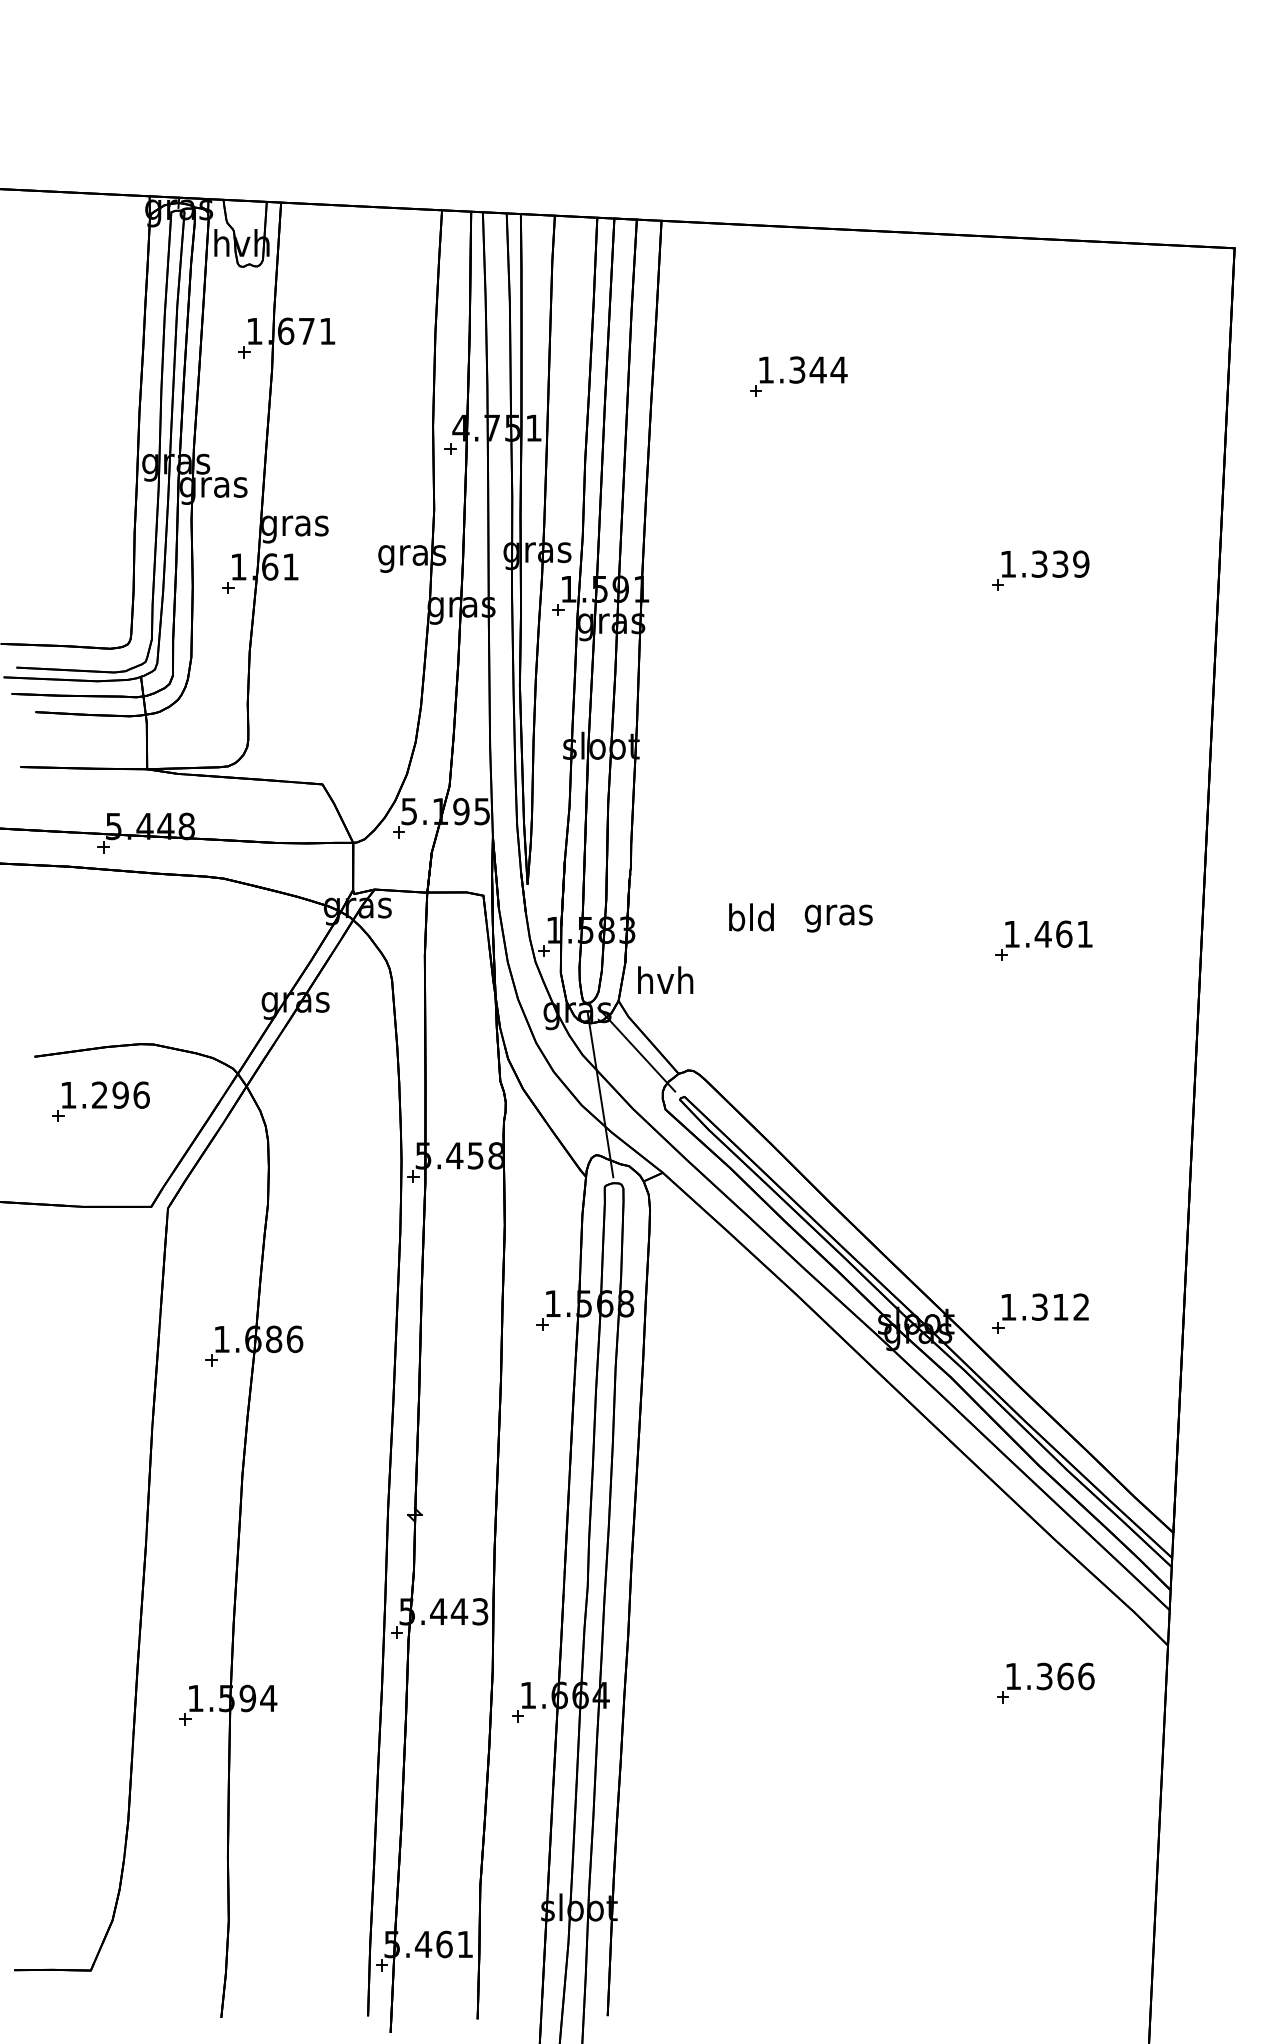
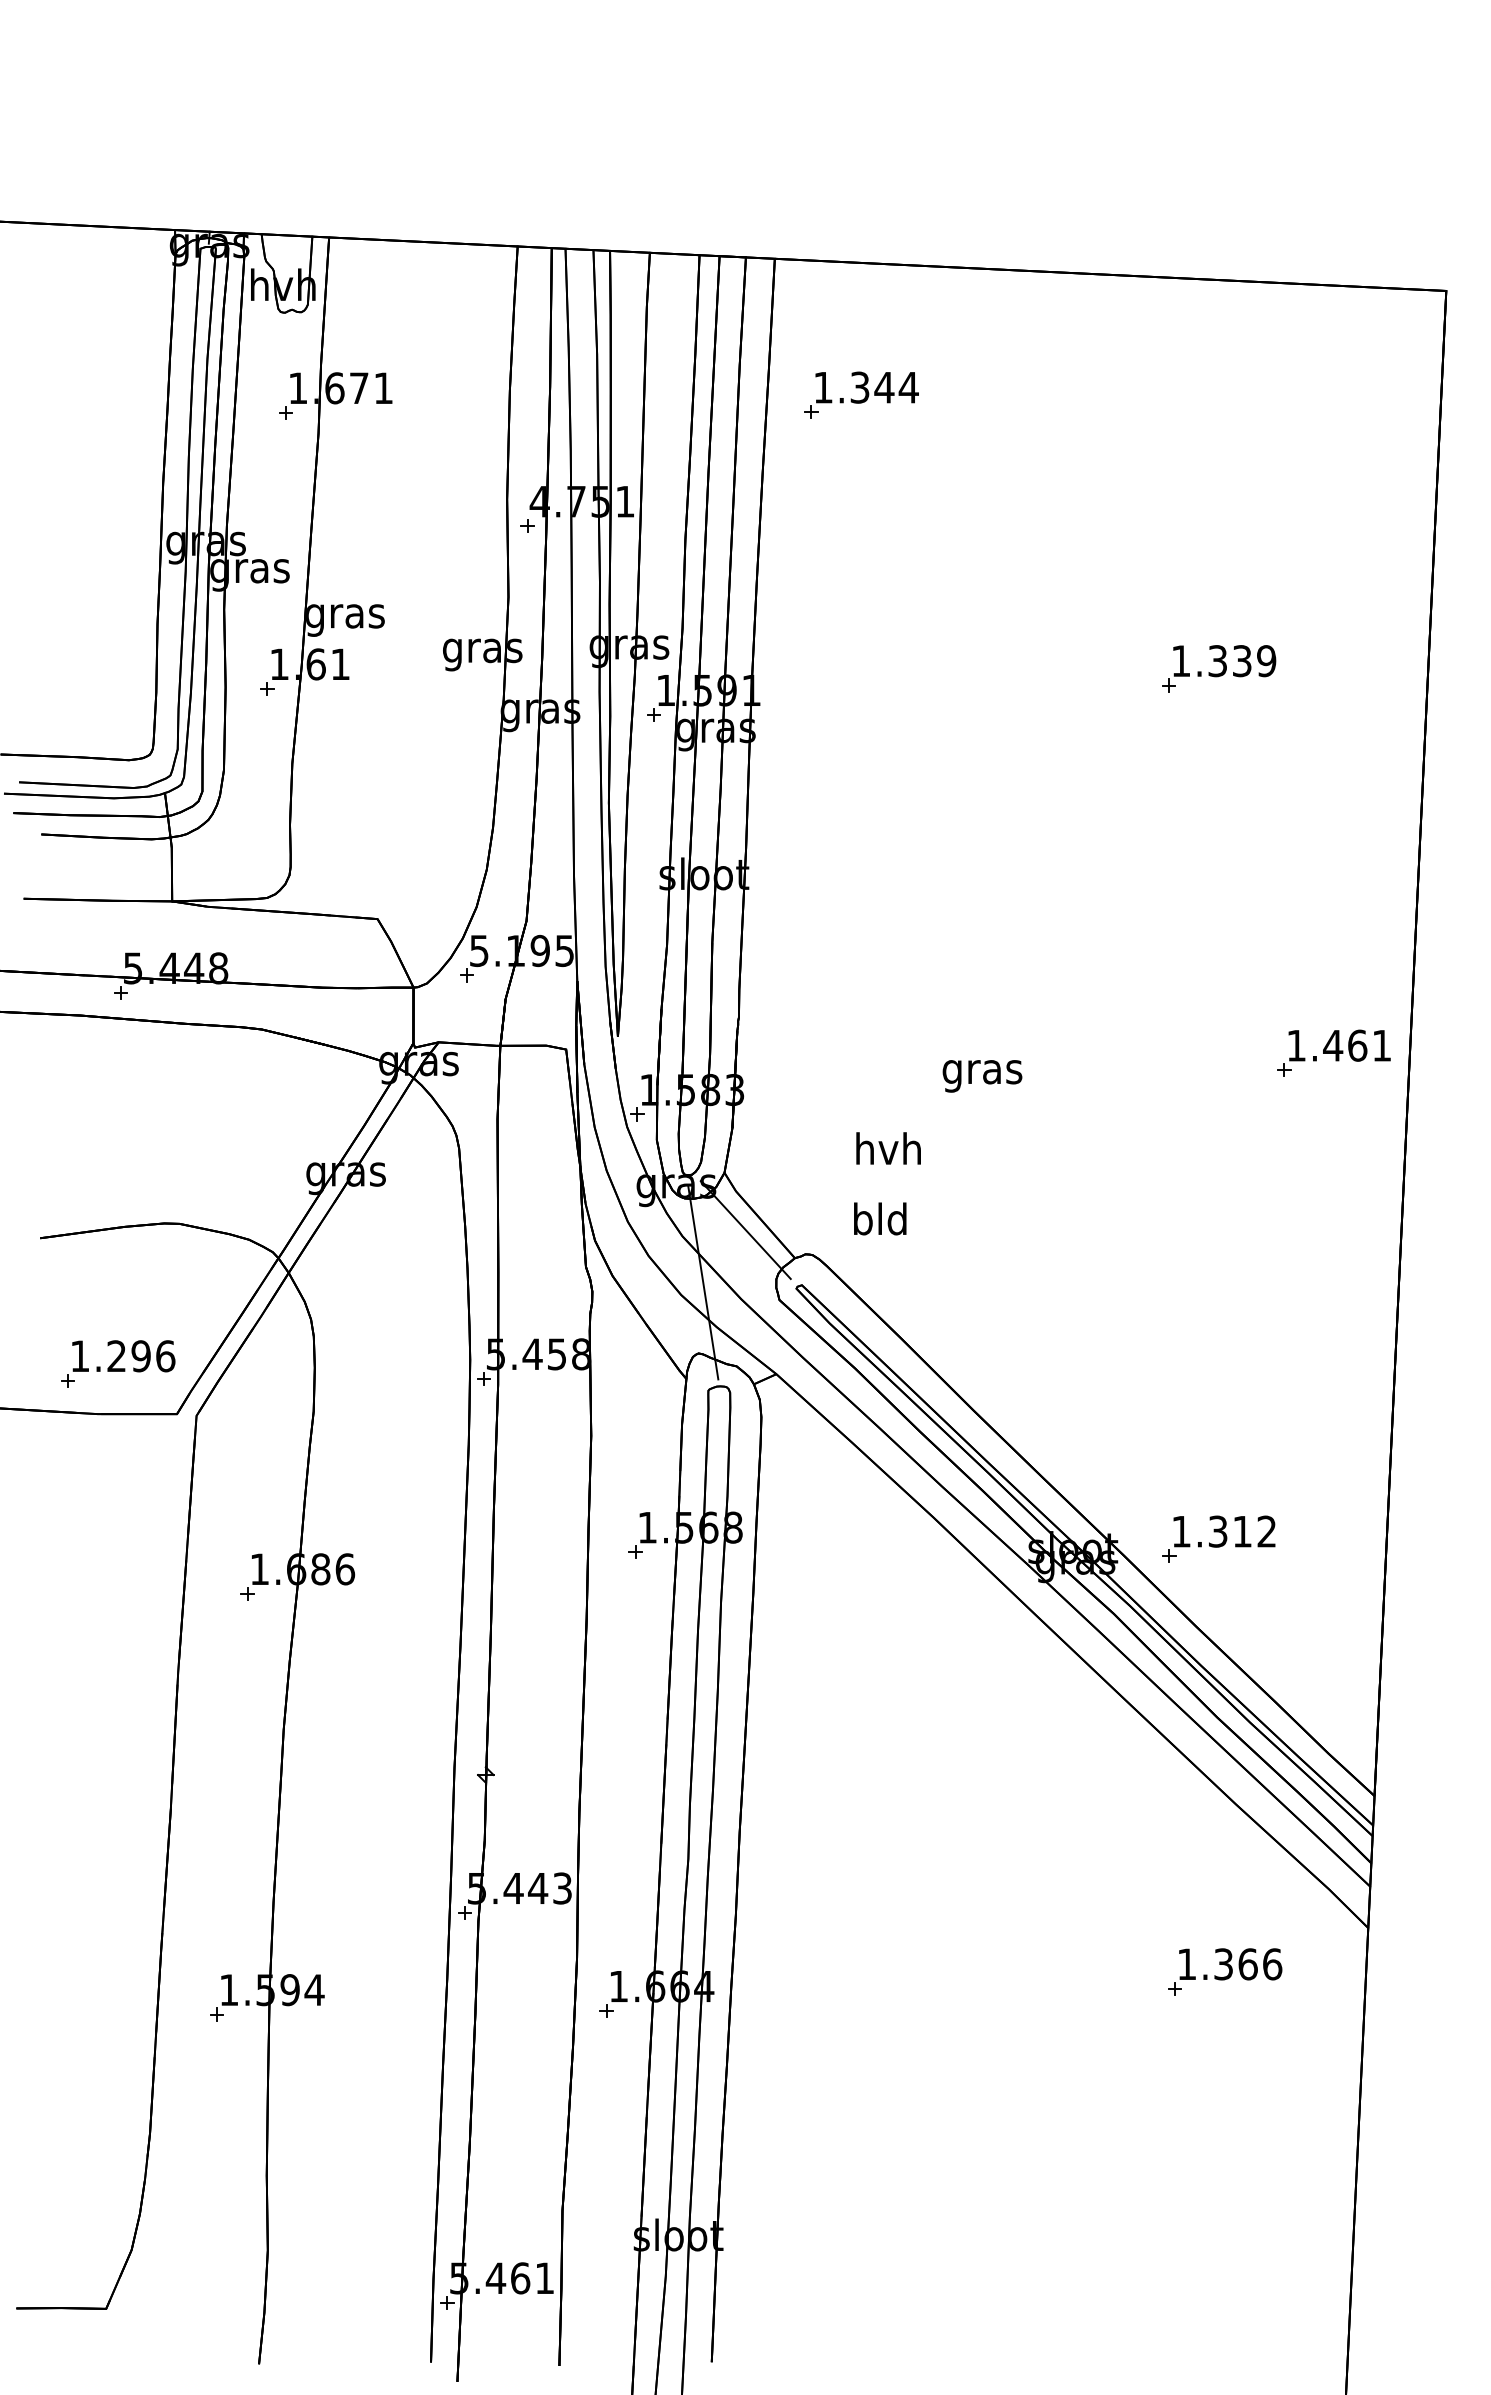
part: (798, 375) -> (861, 394), moved
text: (751, 917) -> (880, 1218), moved
part: (1043, 940) -> (1333, 1052), moved
text: (665, 980) -> (888, 1148), moved
part: (101, 1101) -> (118, 1363), moved

